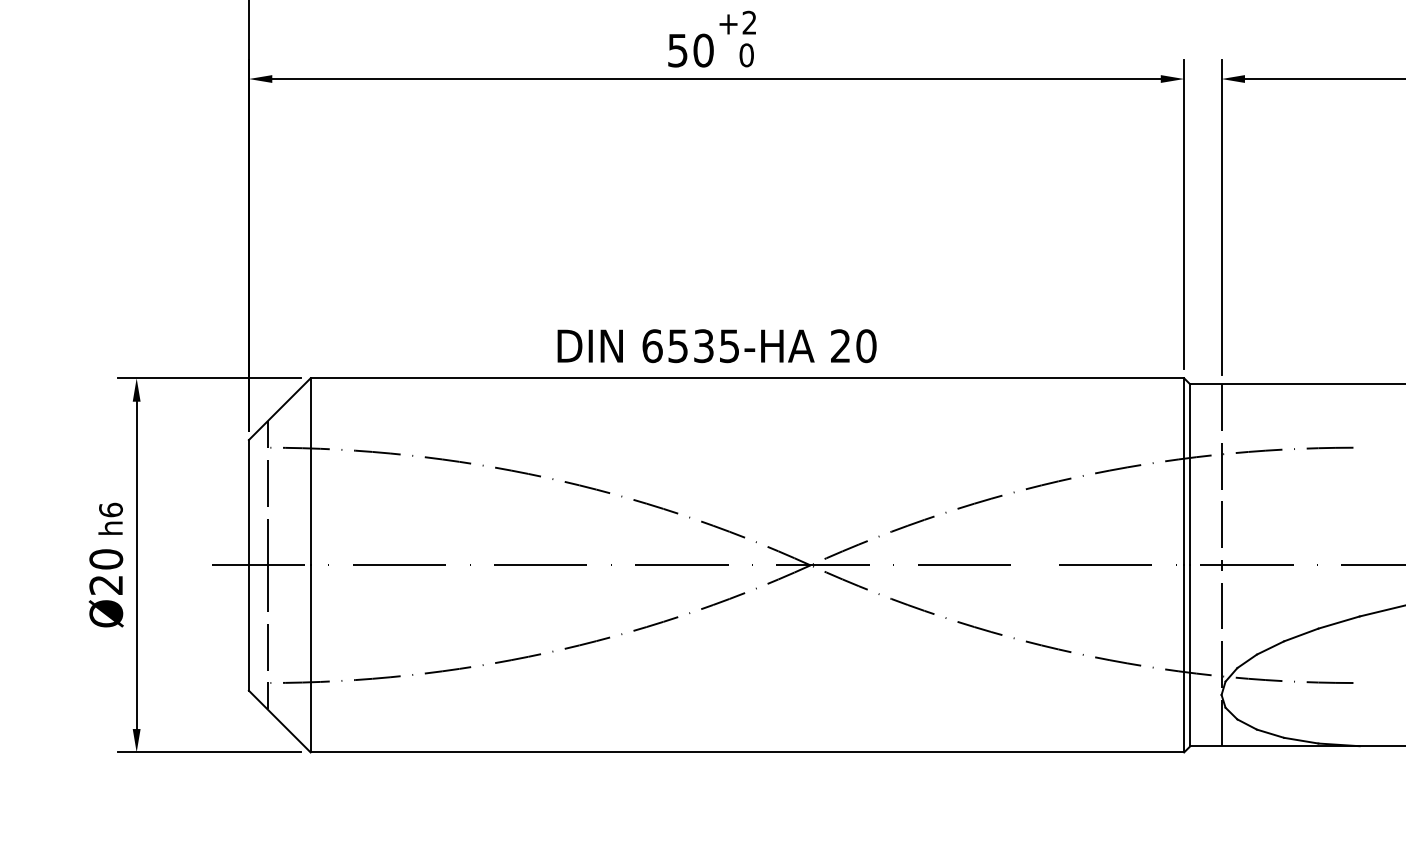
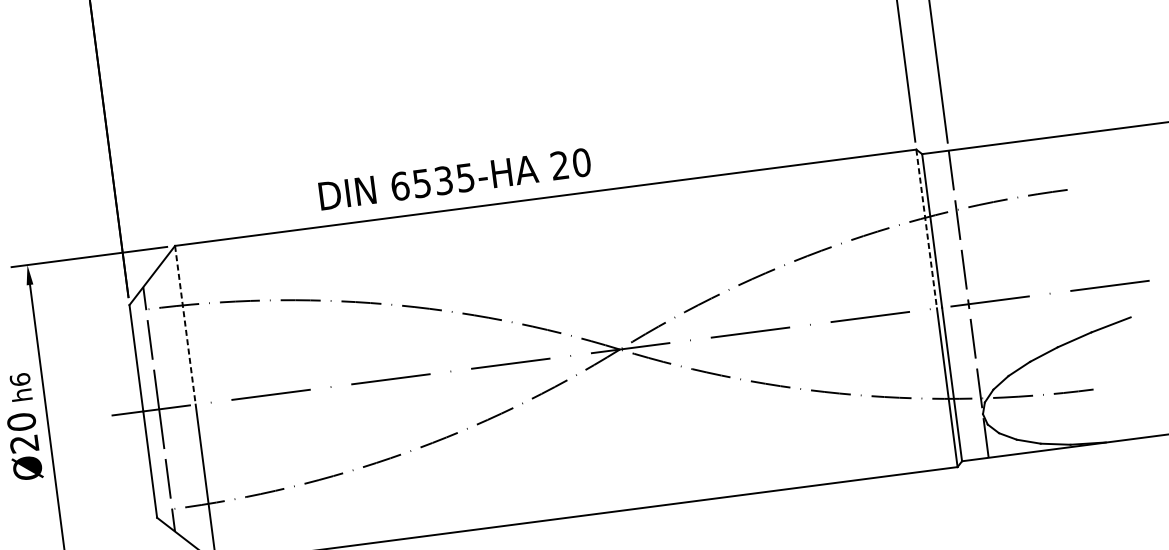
text: (716, 346) -> (454, 179), moved
line: (310, 471) -> (185, 324), solid -> dashed
line: (1184, 471) -> (926, 228), solid -> dashed

